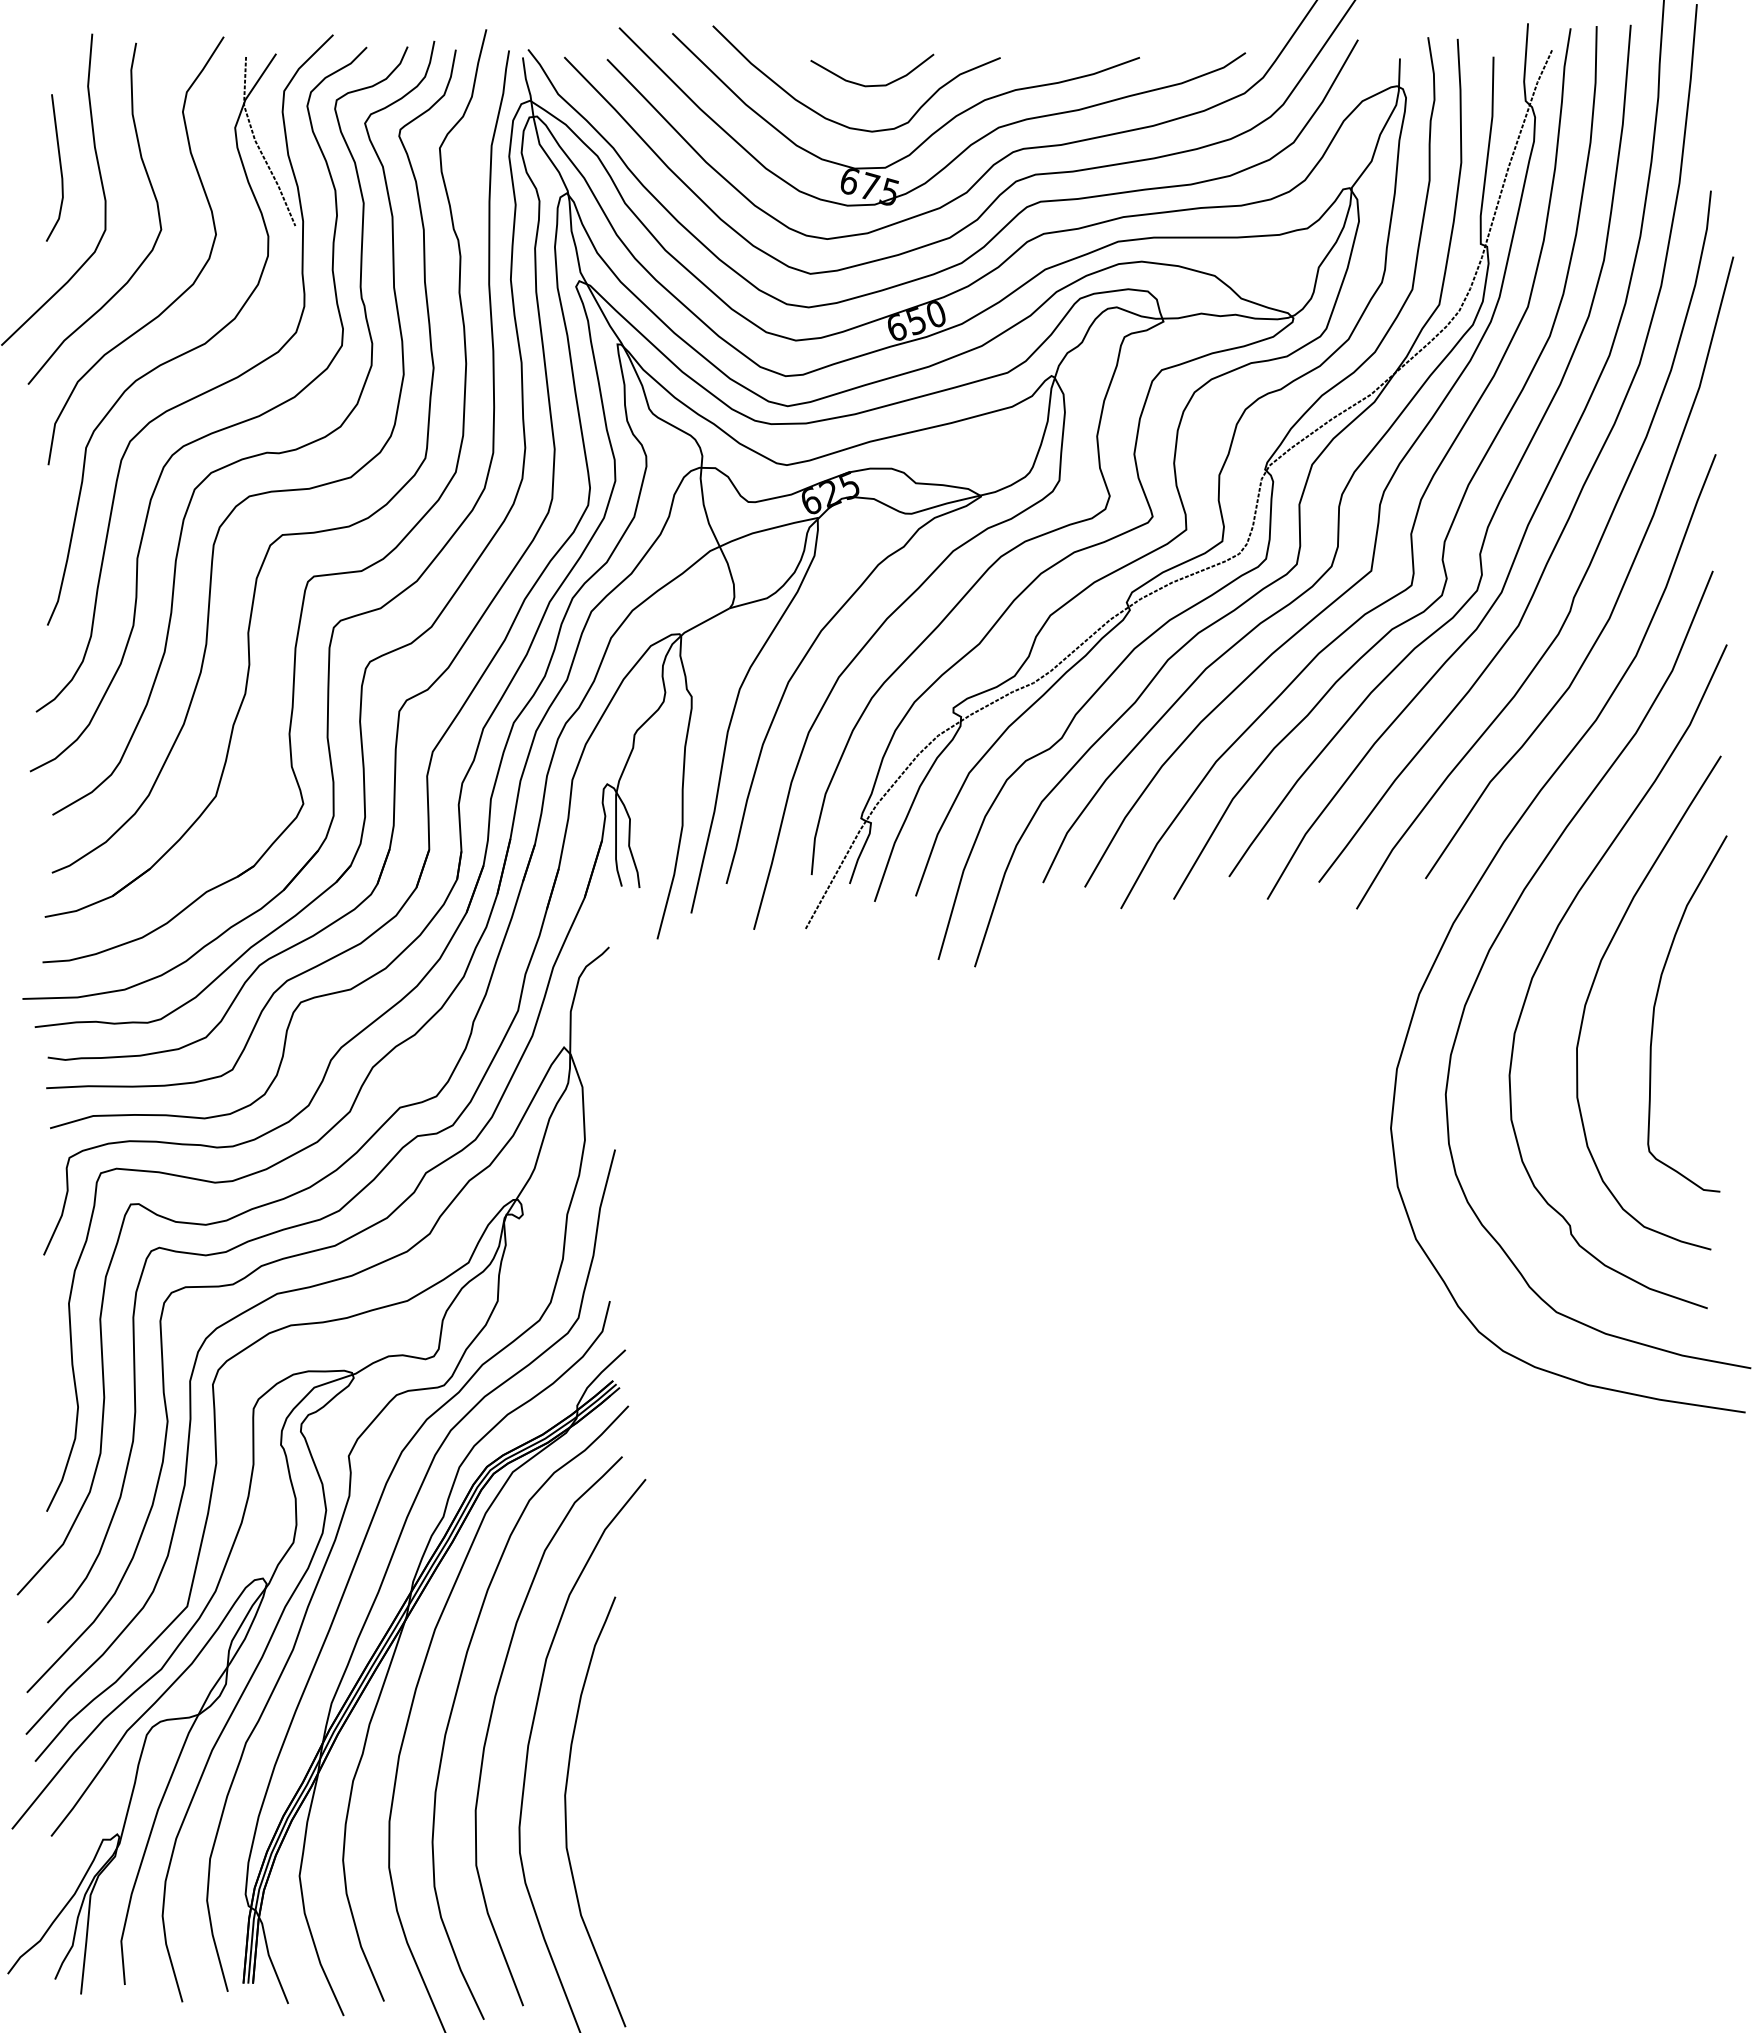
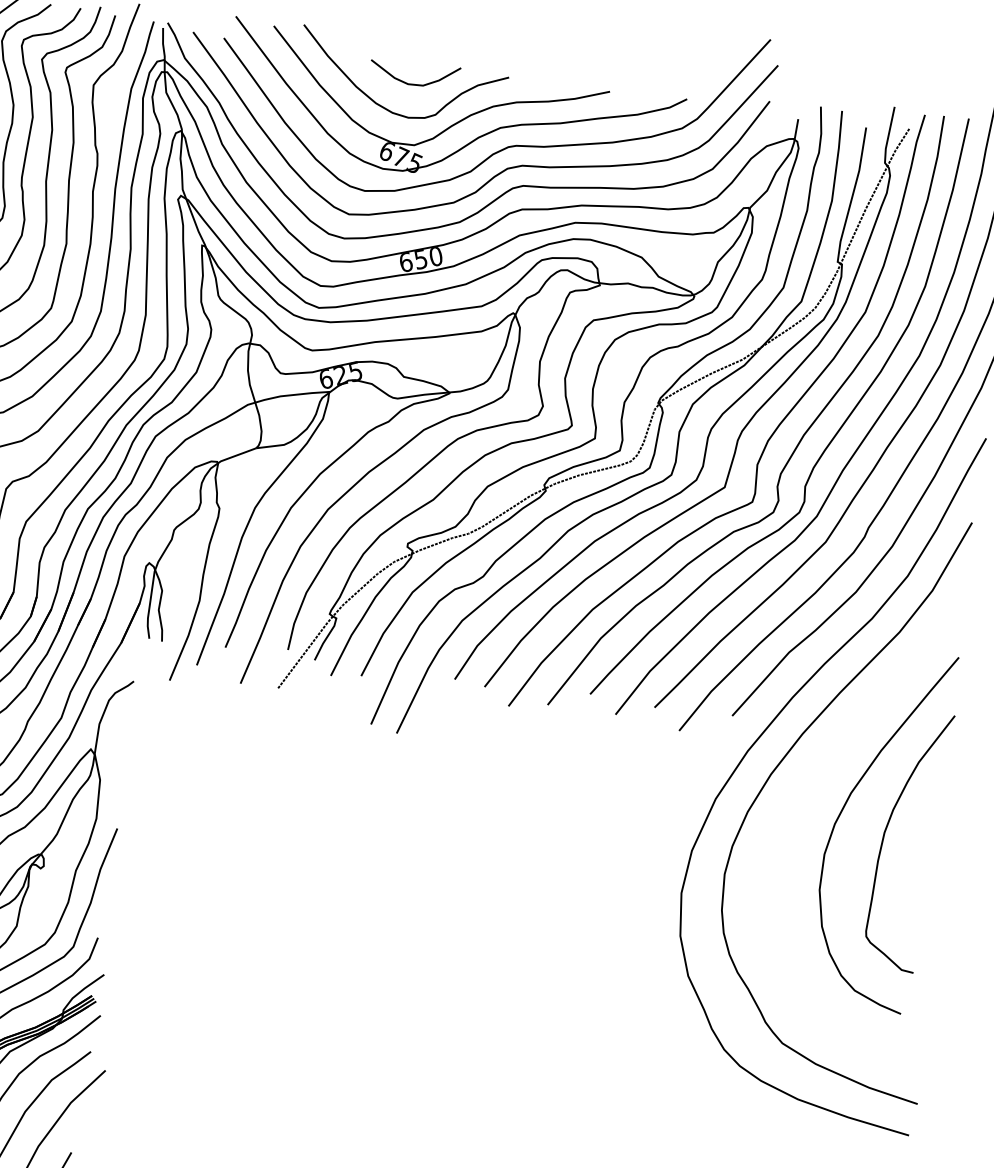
part: (1550, 943) -> (816, 775), removed

